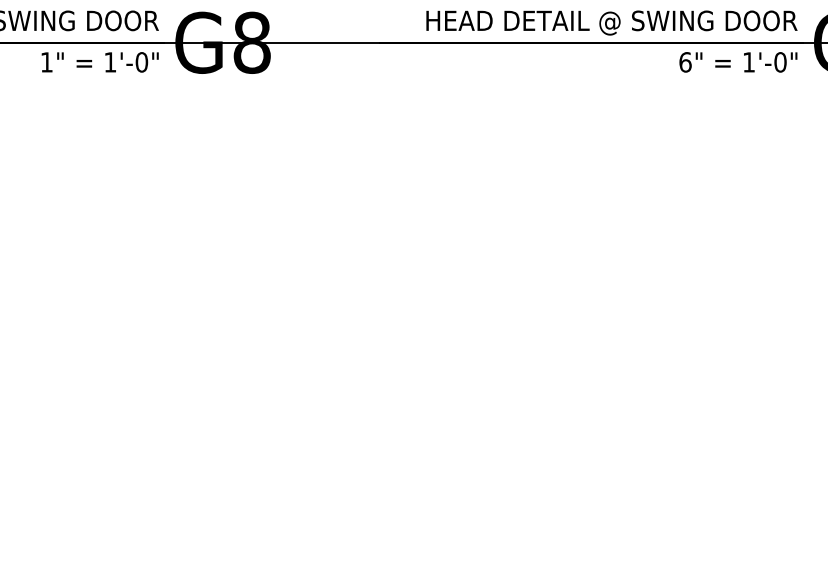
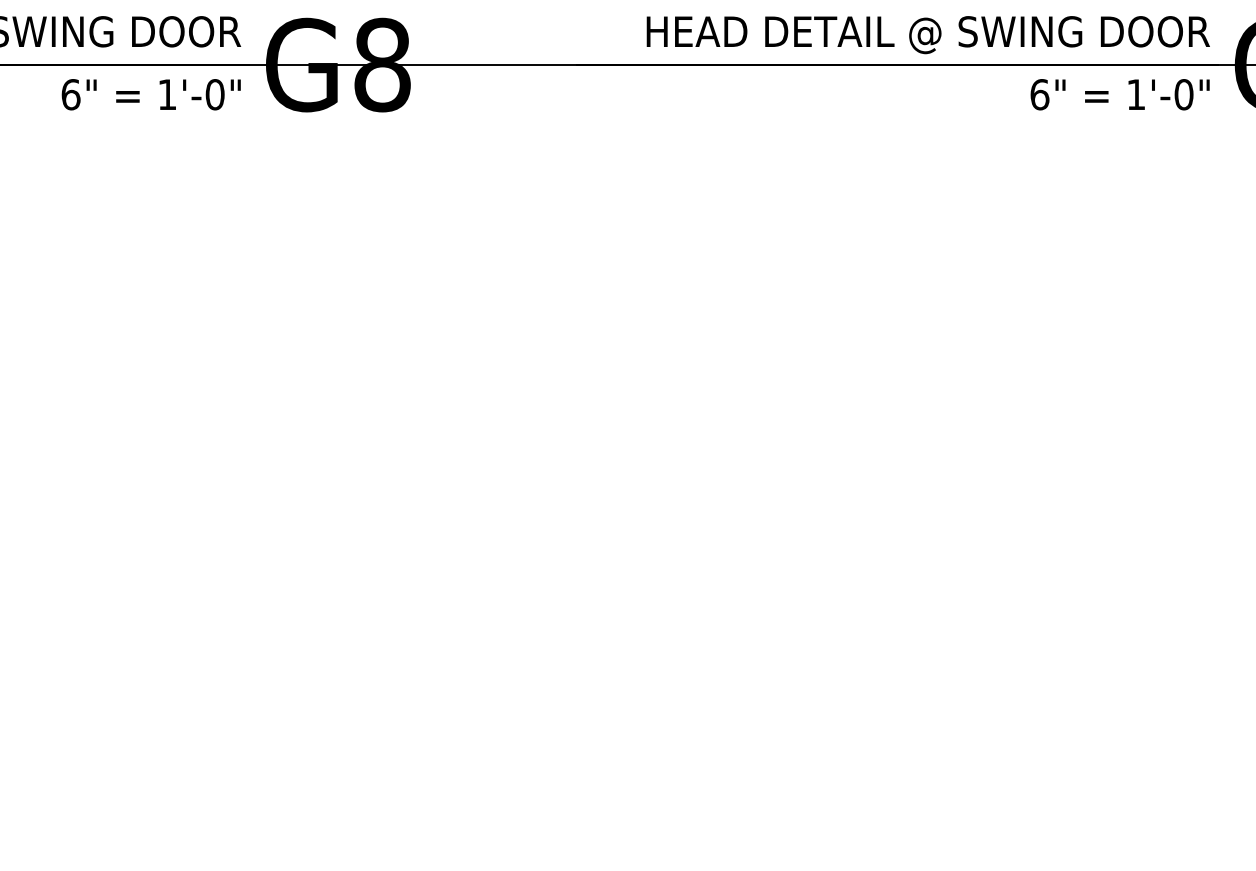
text: (46, 62) -> (70, 94), 1" -> 6"

